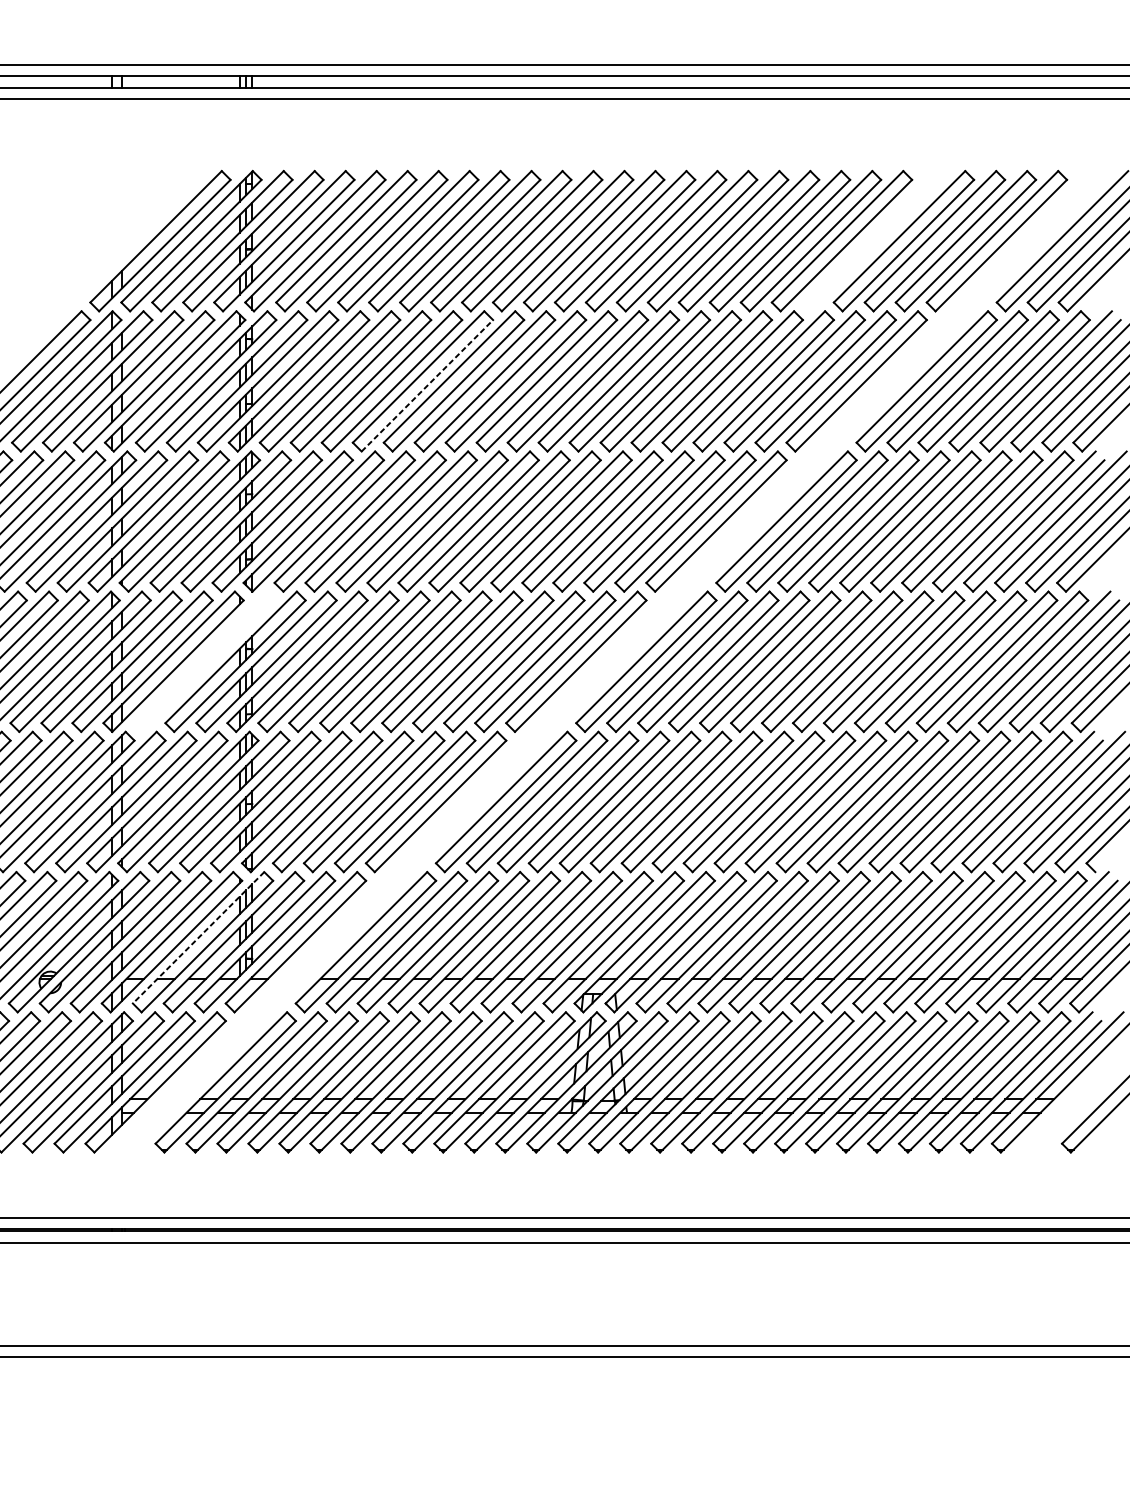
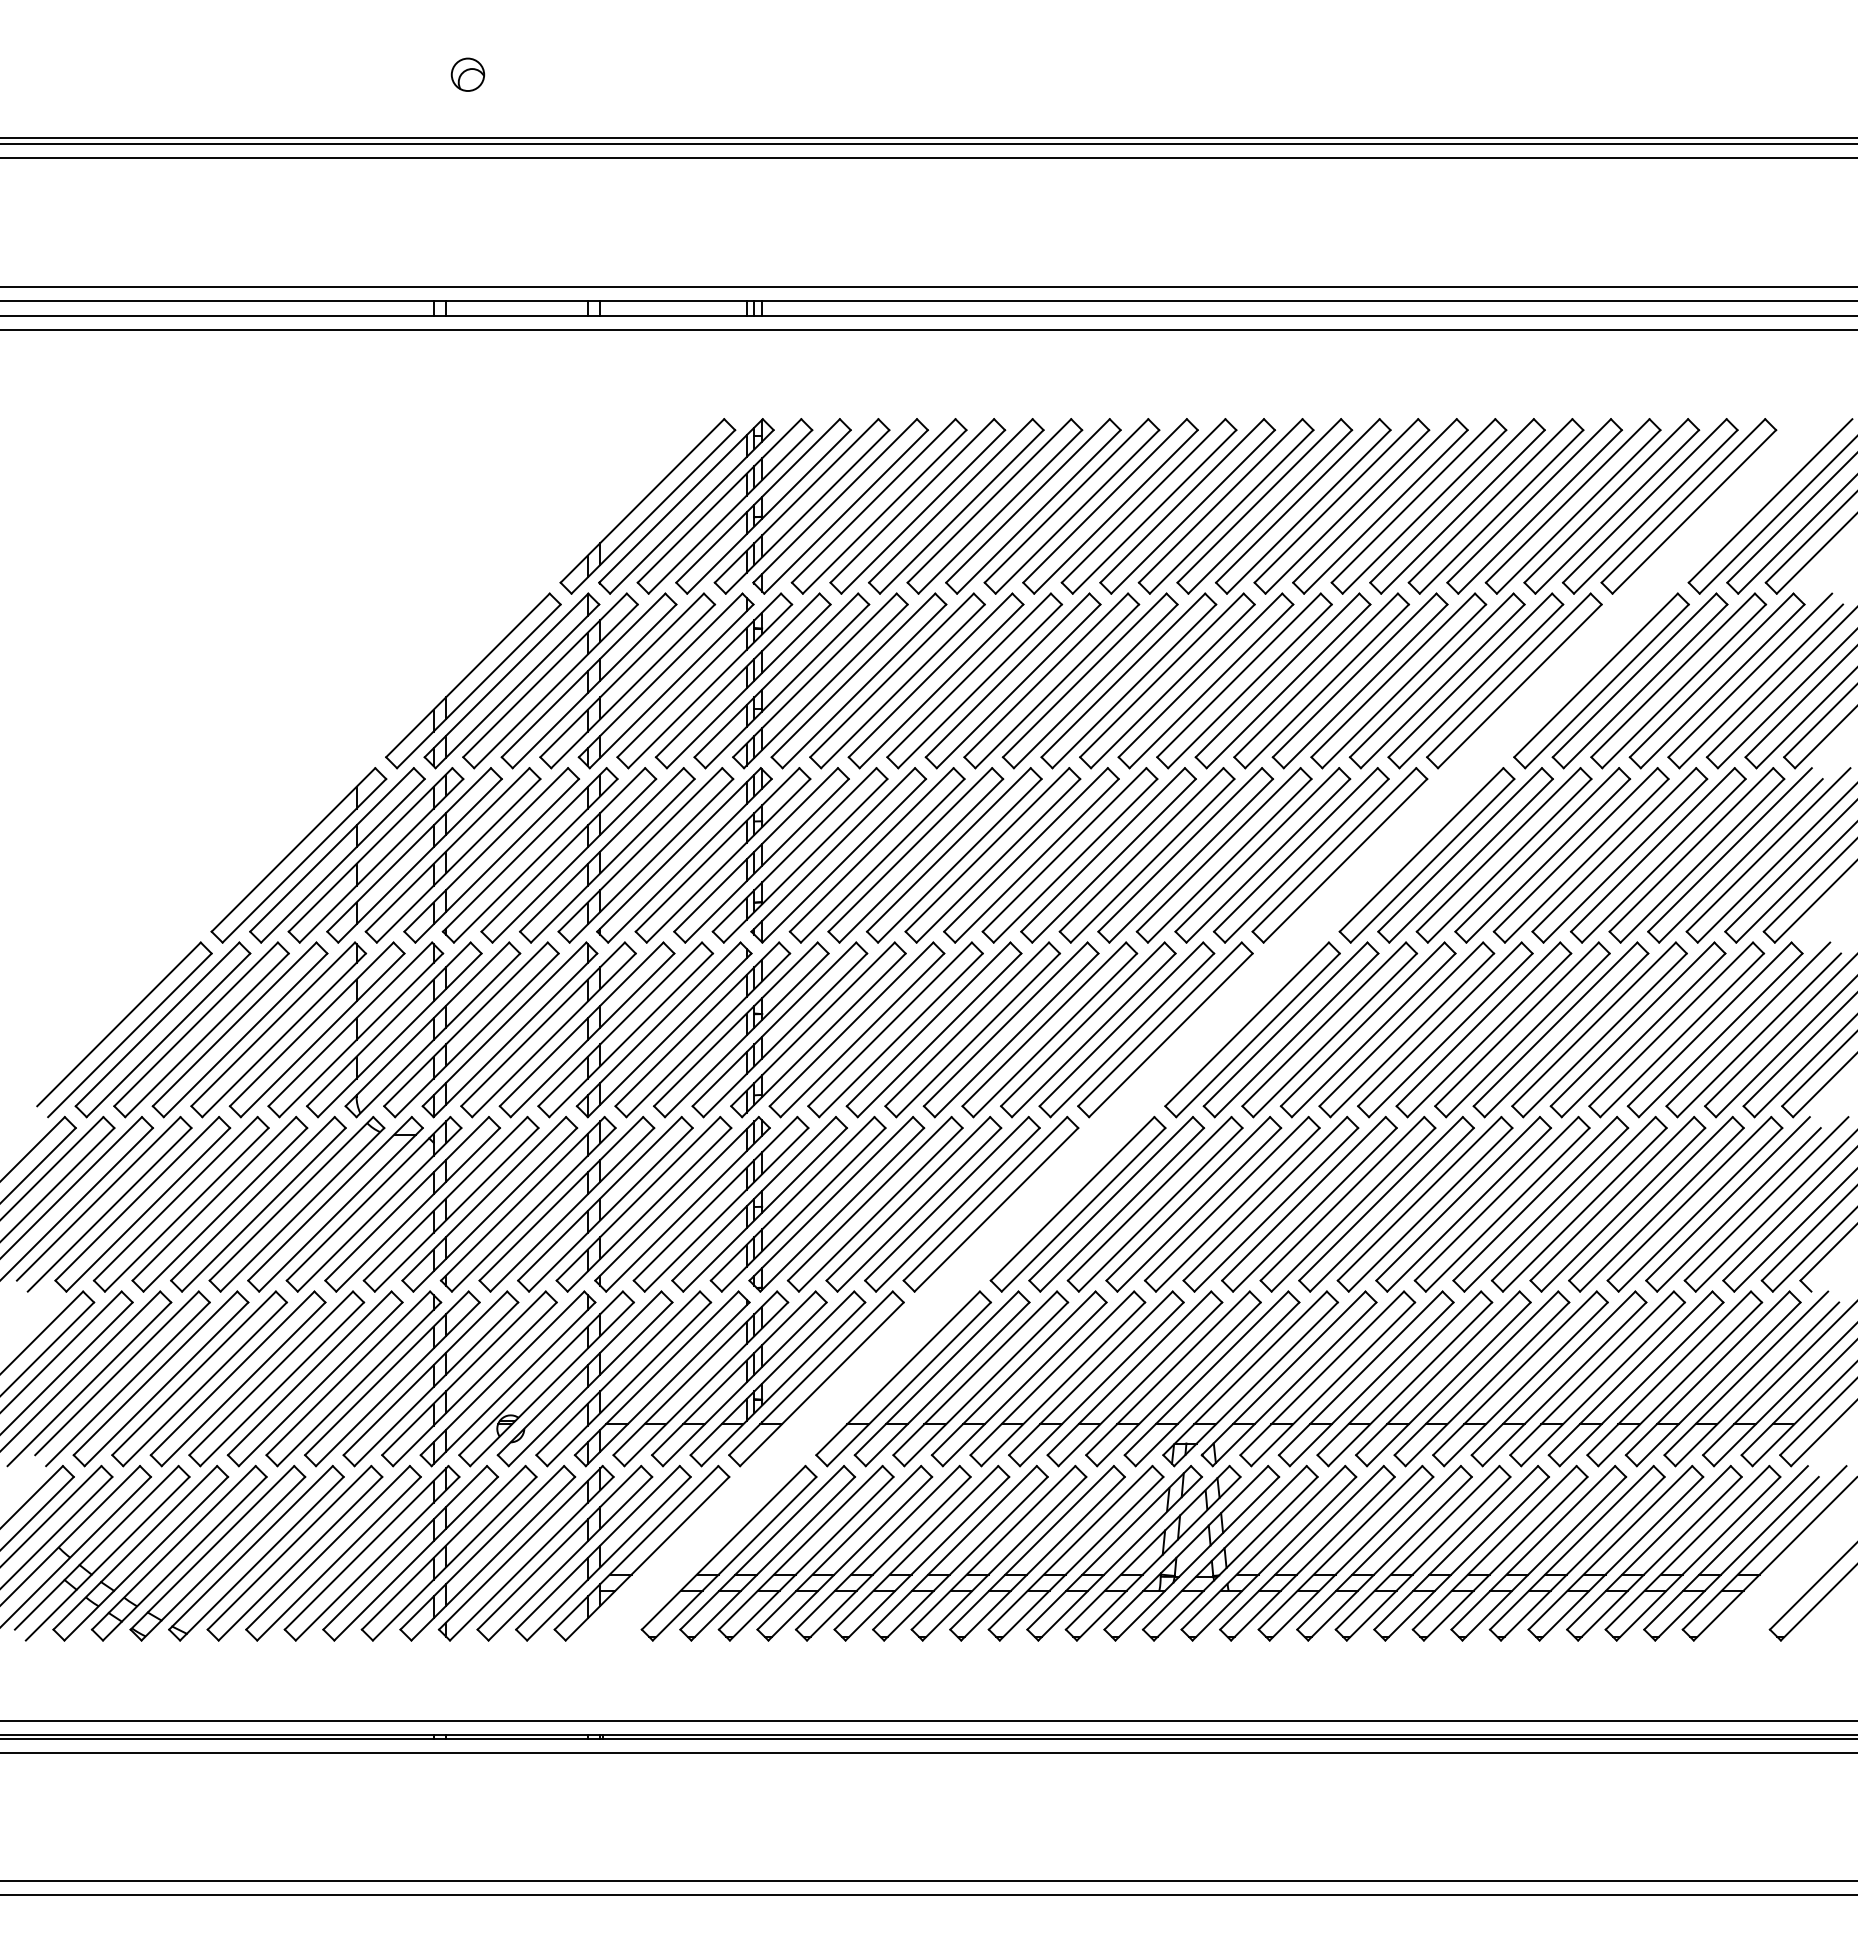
part: (872, 241) -> (1534, 506), added
line: (427, 385) -> (980, 686), dashed -> solid
part: (204, 661) -> (702, 1029), added
line: (198, 937) -> (695, 1373), dashed -> solid

